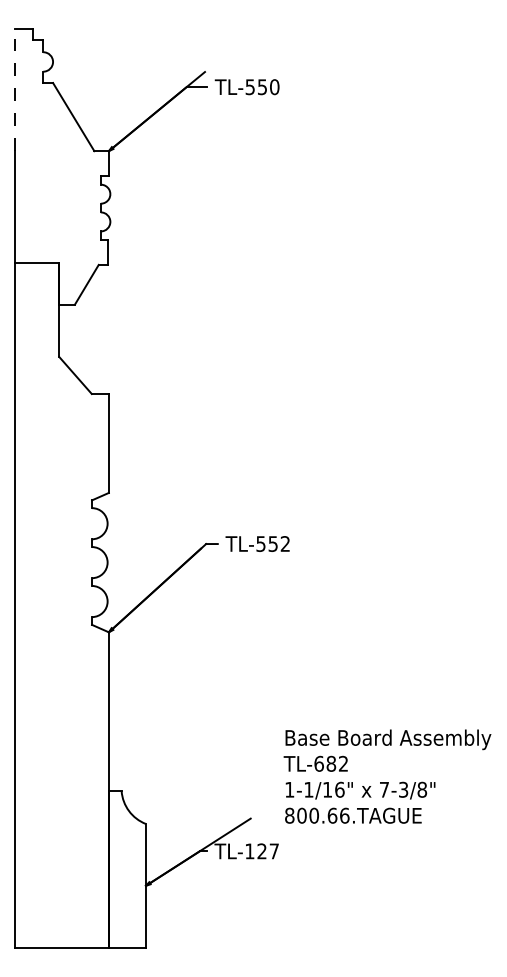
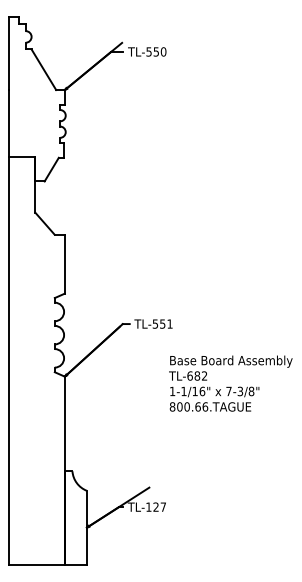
line: (15, 89) -> (9, 53), dashed -> solid
text: (284, 543) -> (169, 323), TL-552 -> TL-551
text: (386, 776) -> (230, 383), moved

